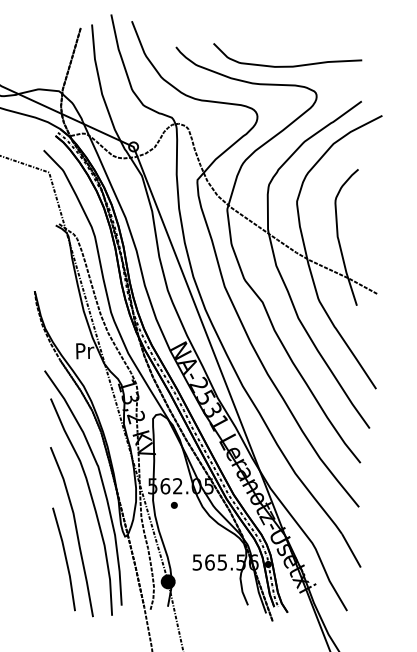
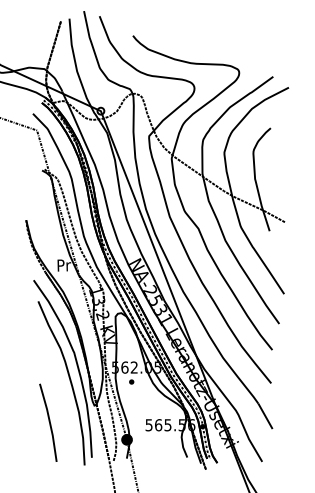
curve: (287, 65) -> (217, 49), removed
curve: (74, 529) -> (56, 400), removed

